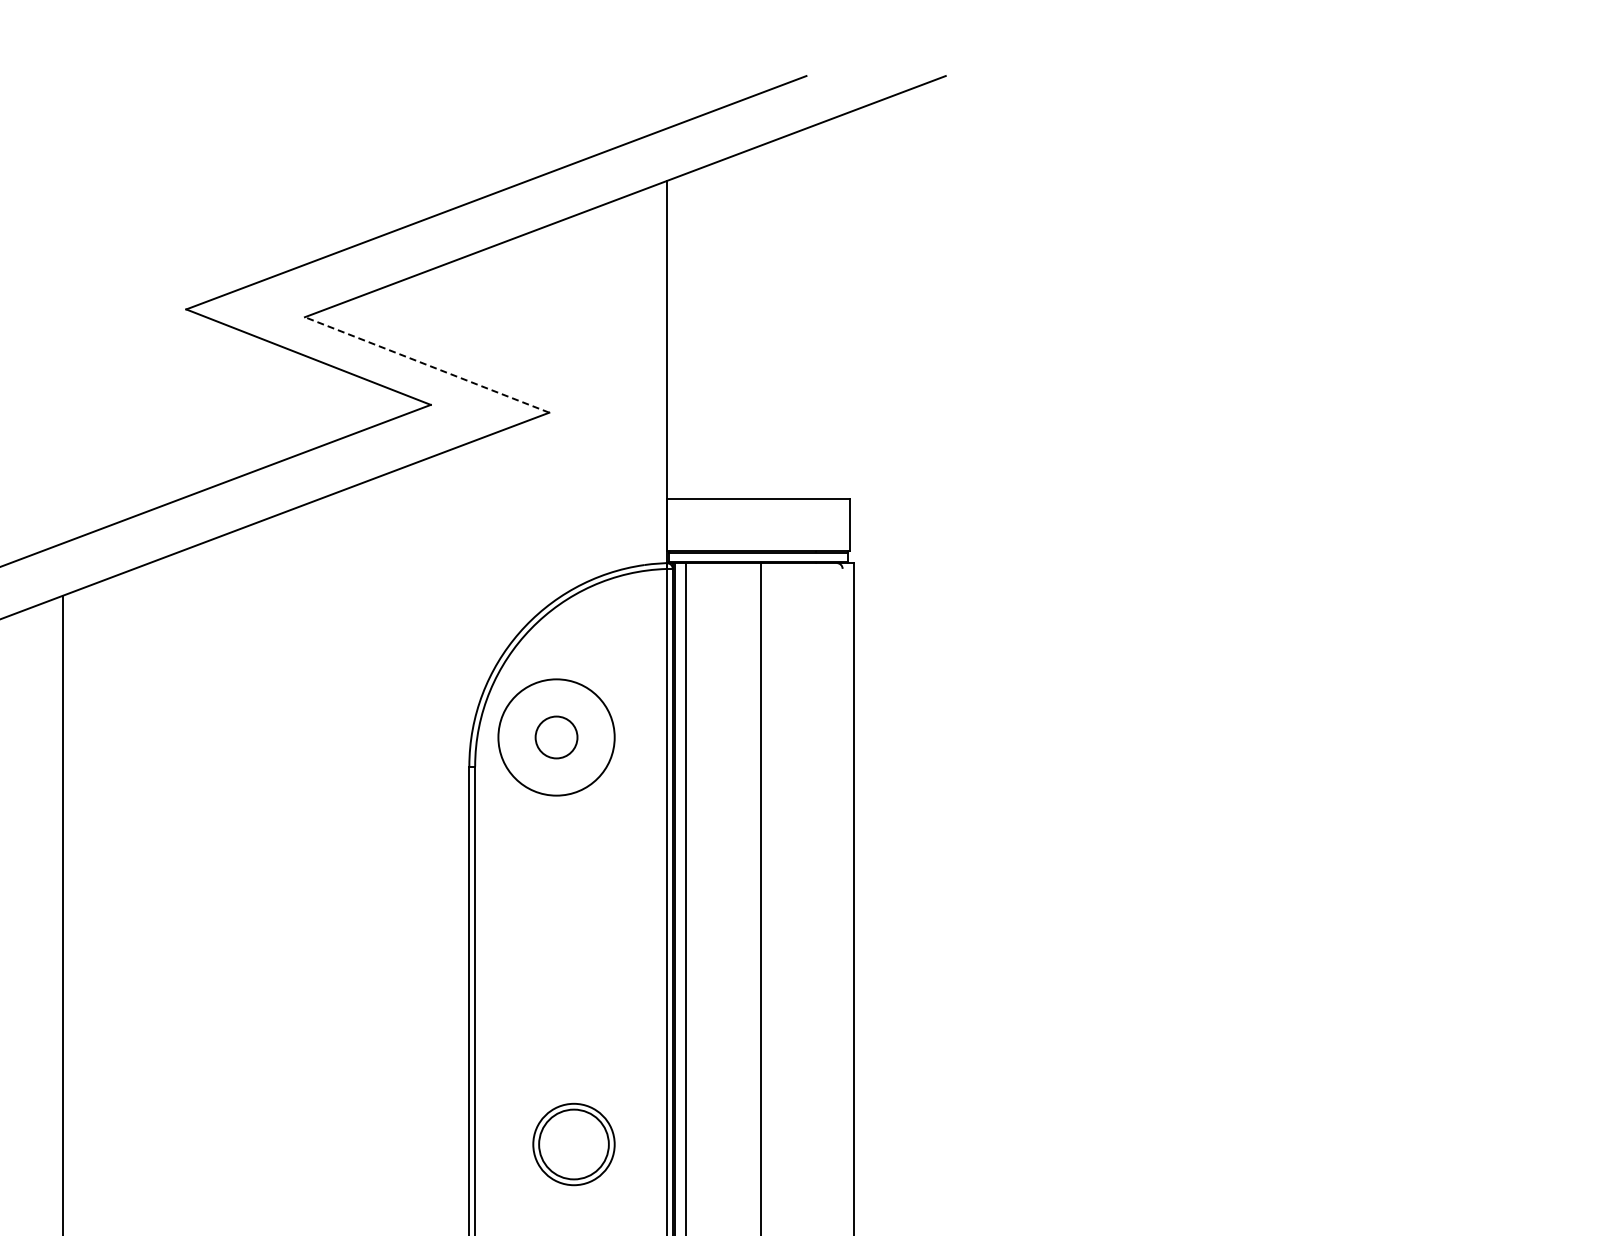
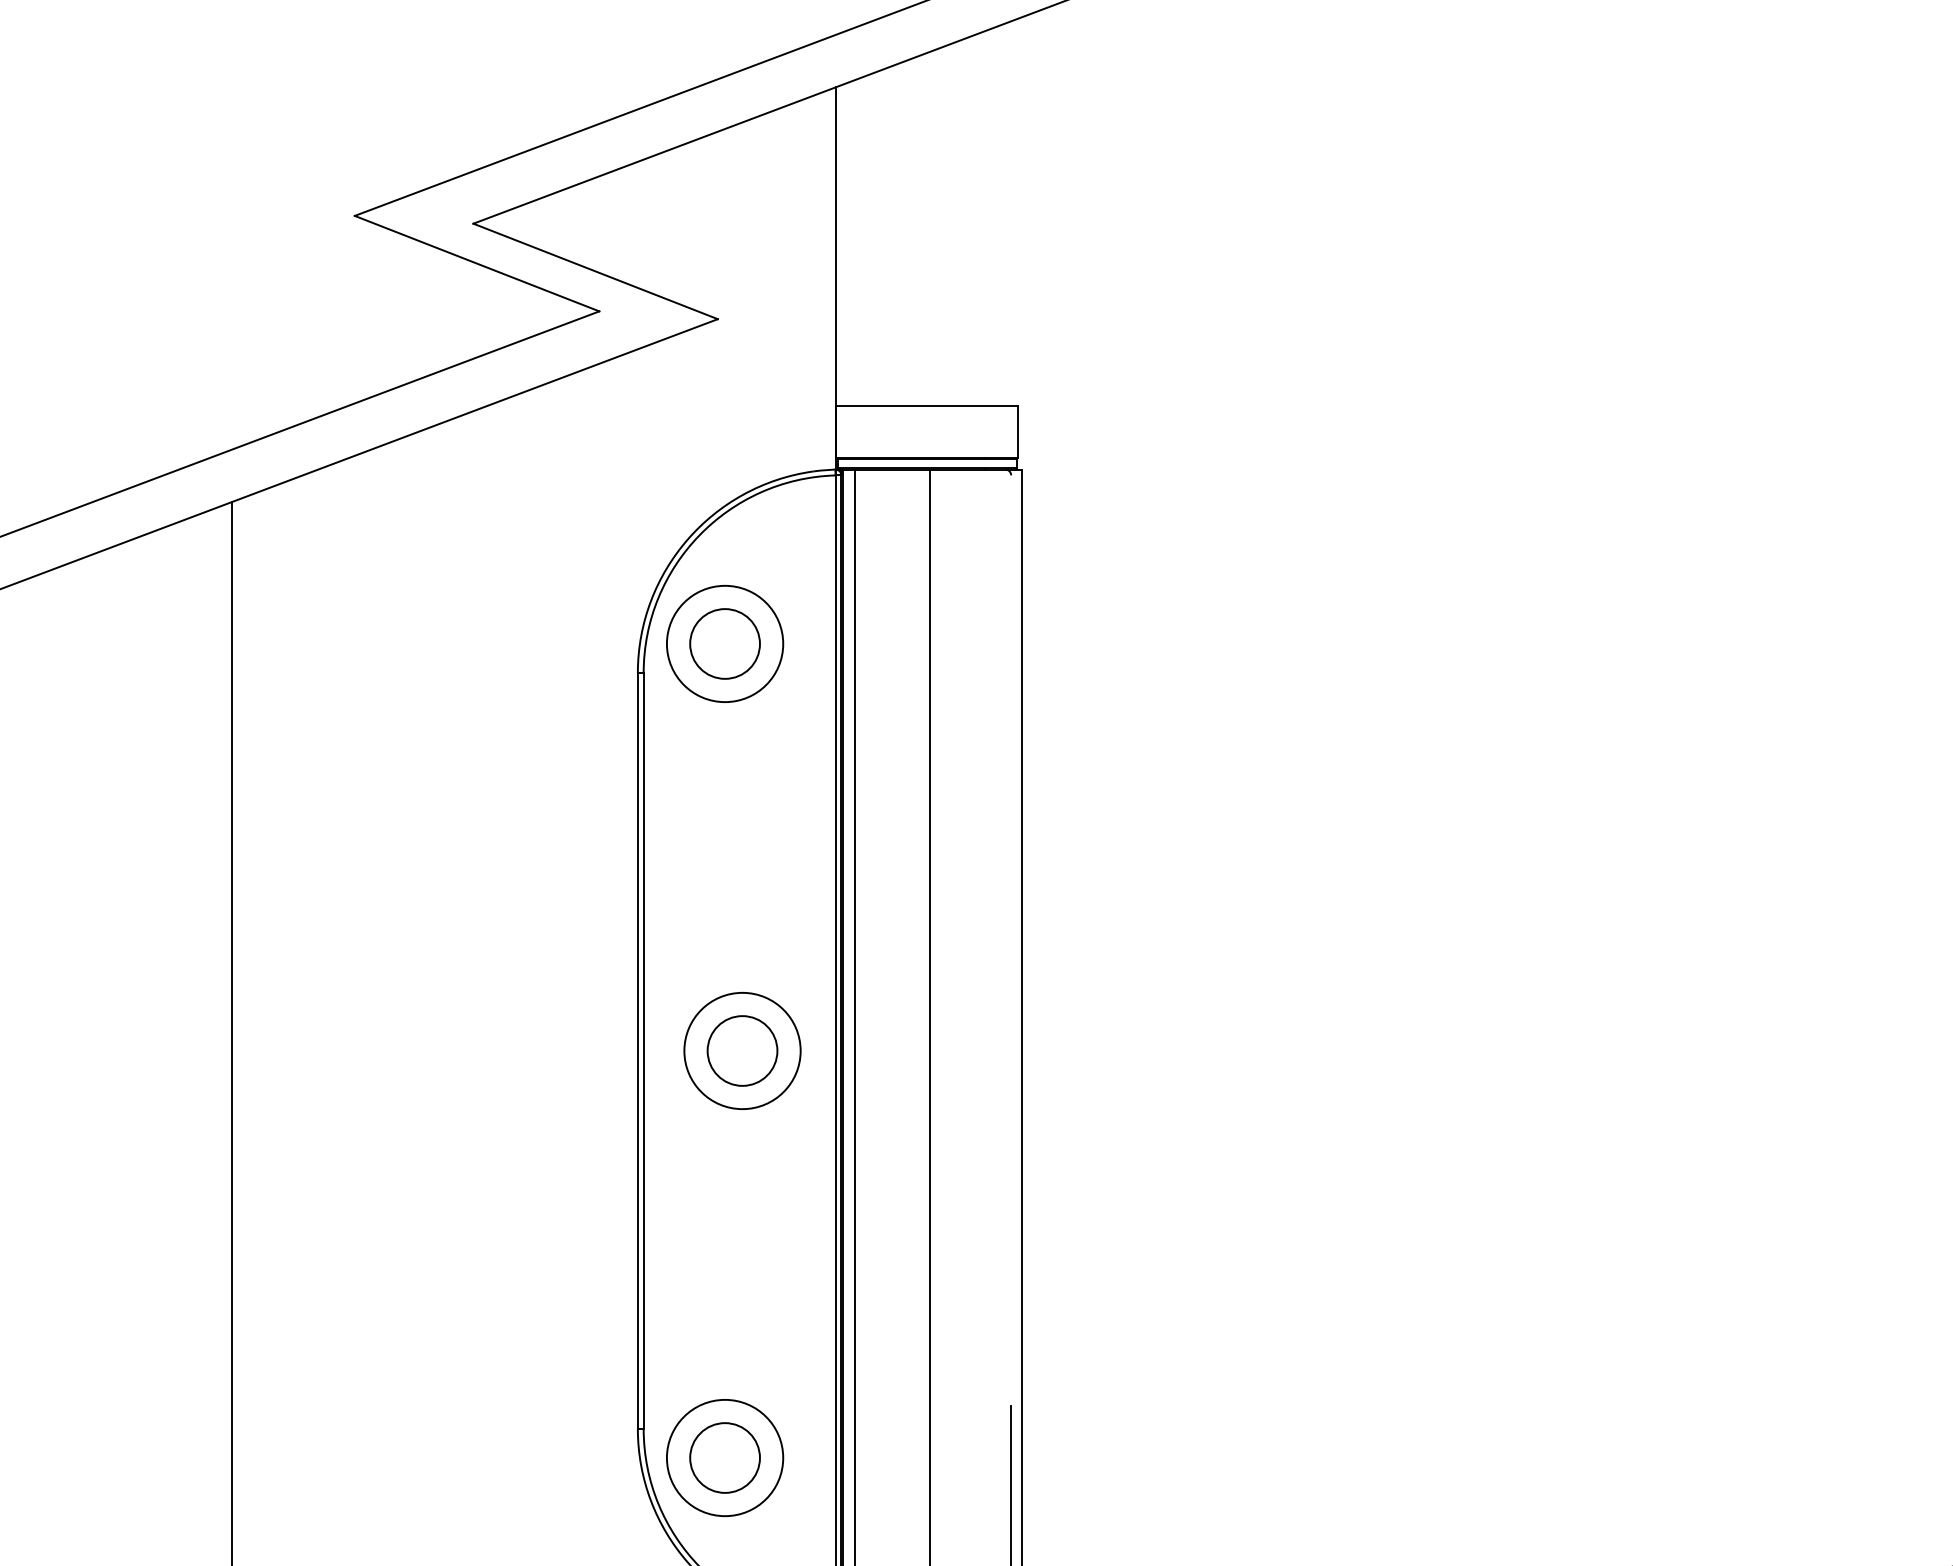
line: (426, 365) -> (595, 271), dashed -> solid
circle: (555, 737) -> (724, 643), size x1.67
circle: (573, 1144) -> (742, 1050), size x1.43

